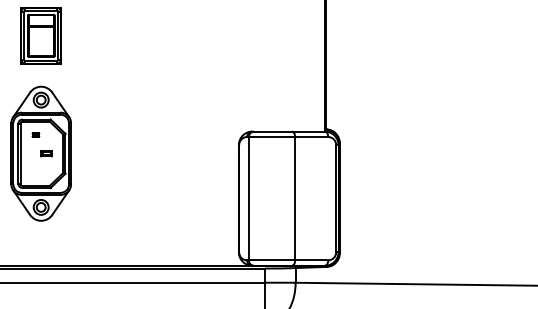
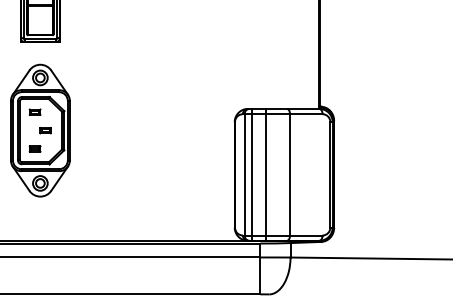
part: (35, 134) -> (34, 111), size x1.67
part: (35, 172) -> (34, 149), added
line: (256, 198) -> (252, 174), added
line: (270, 198) -> (265, 174), added

